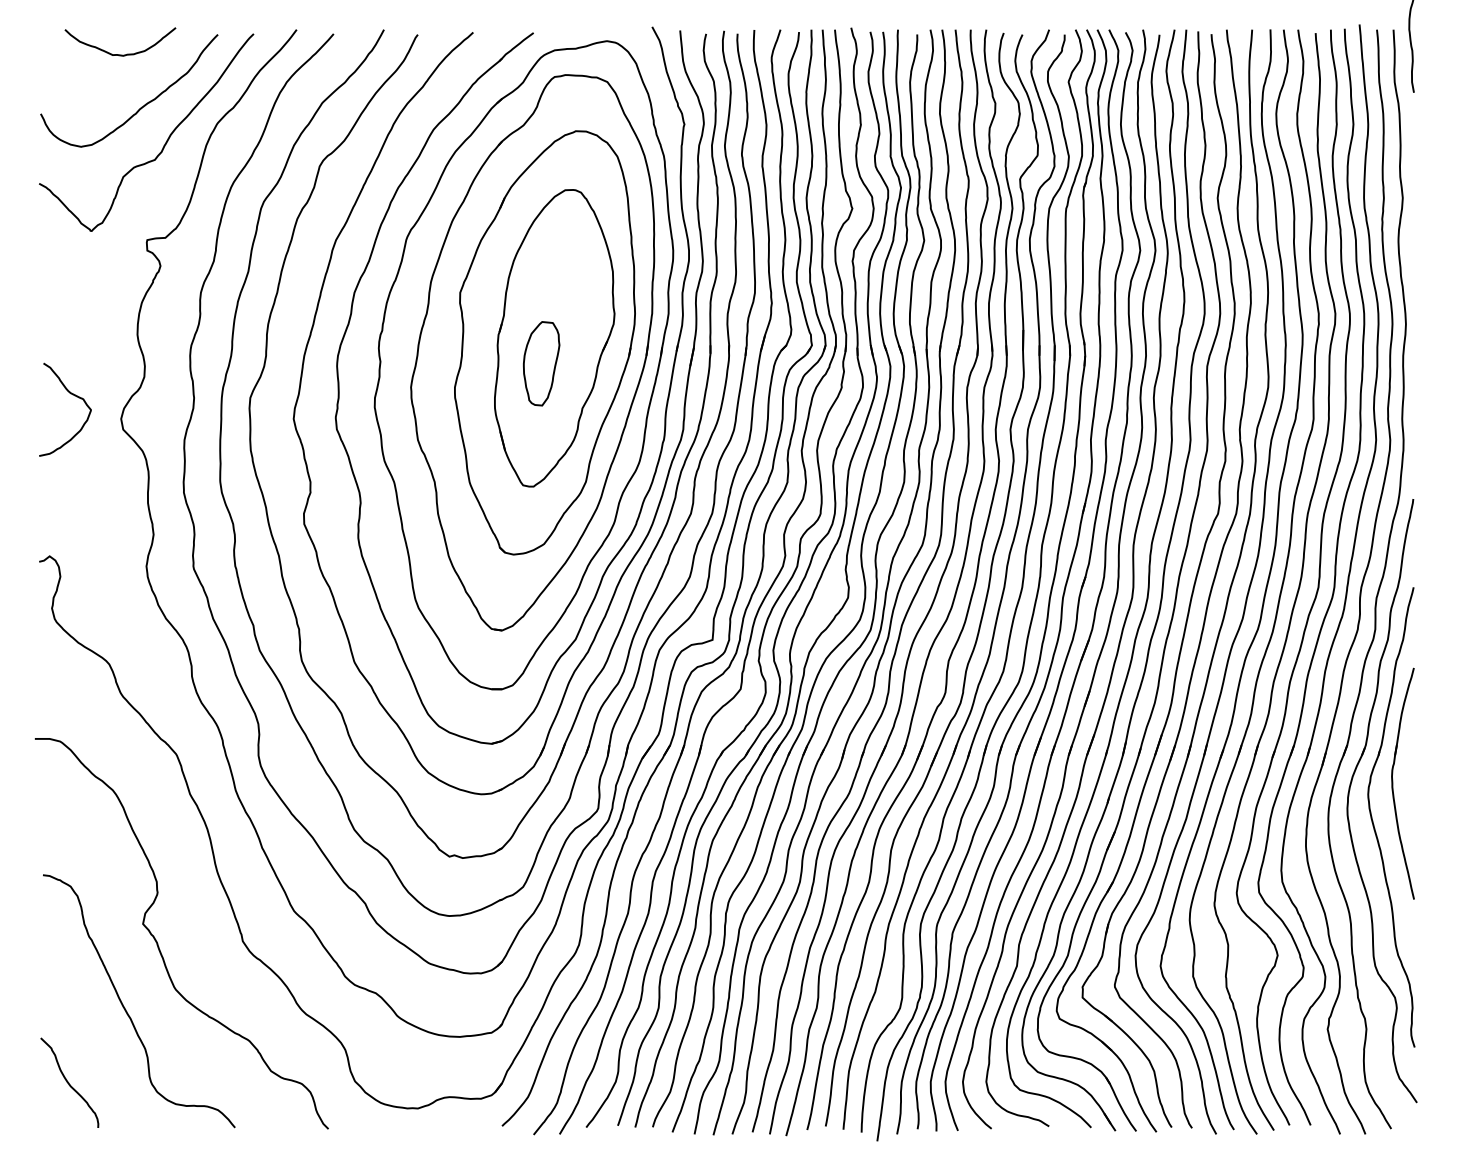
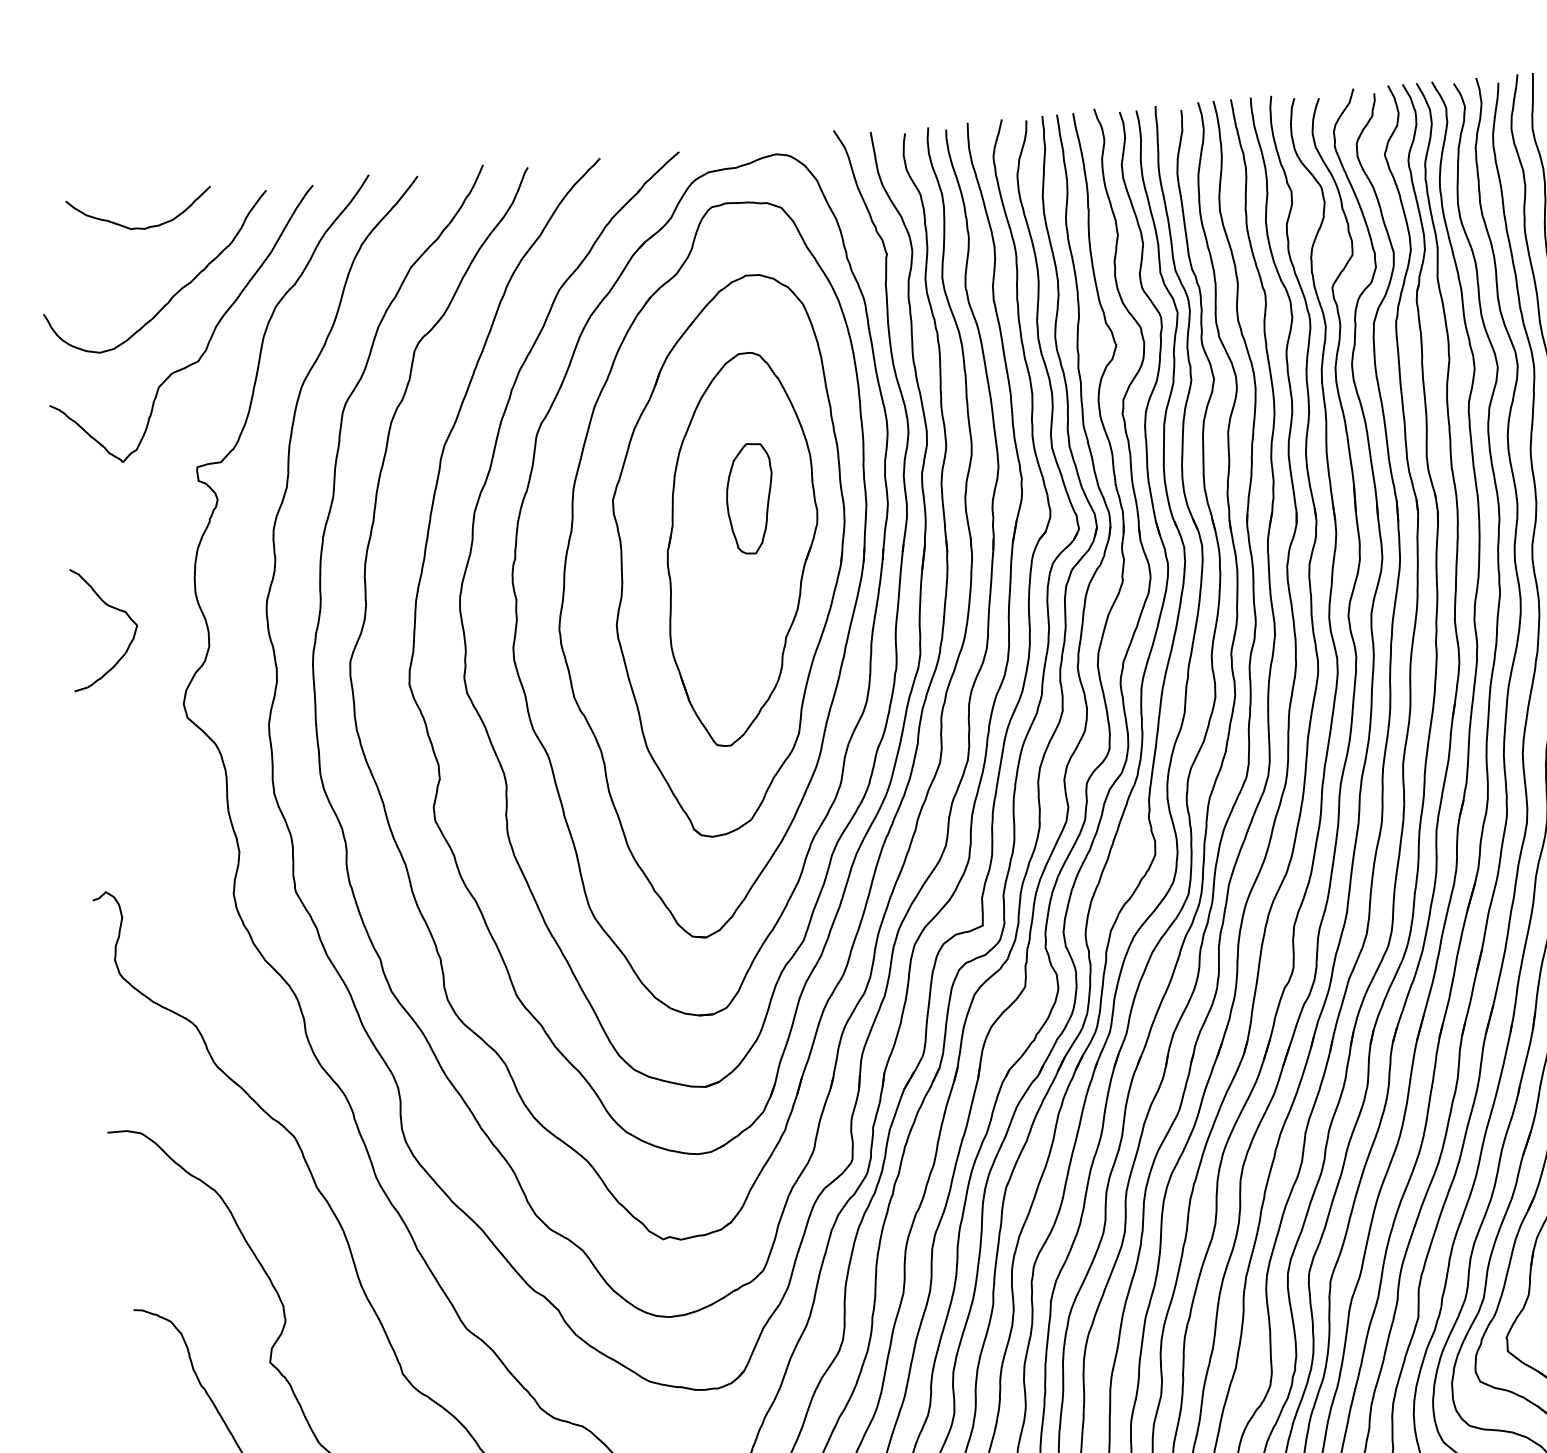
part: (541, 363) -> (750, 498), moved
curve: (72, 395) -> (111, 608), moved

